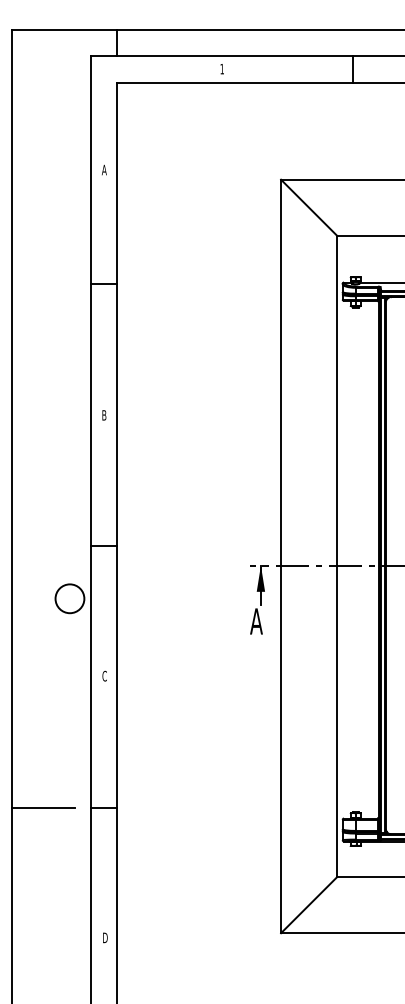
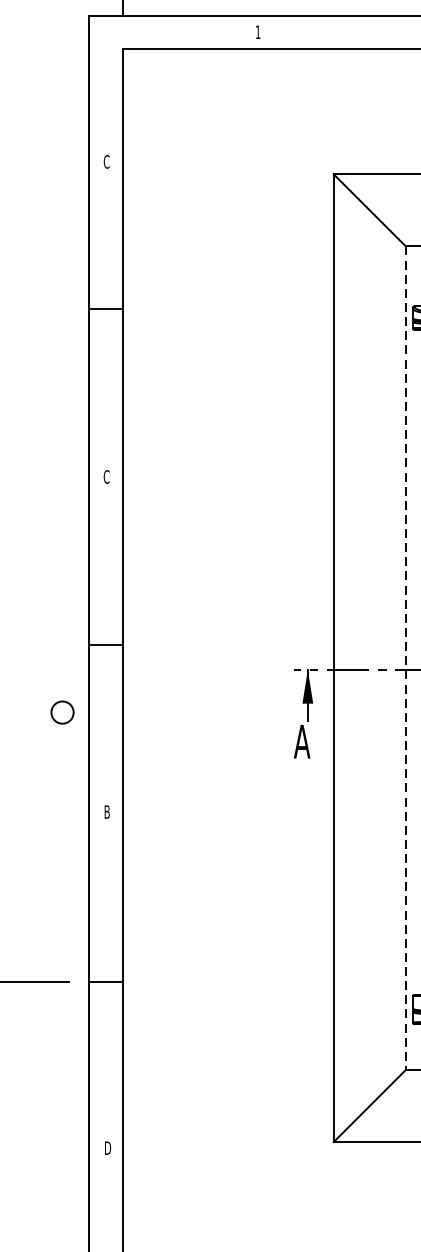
text: (104, 169) -> (106, 161), A -> C
text: (104, 415) -> (106, 477), B -> C
line: (337, 556) -> (406, 658), solid -> dashed
circle: (69, 598) -> (61, 712), size x0.6
text: (104, 675) -> (106, 811), C -> B

